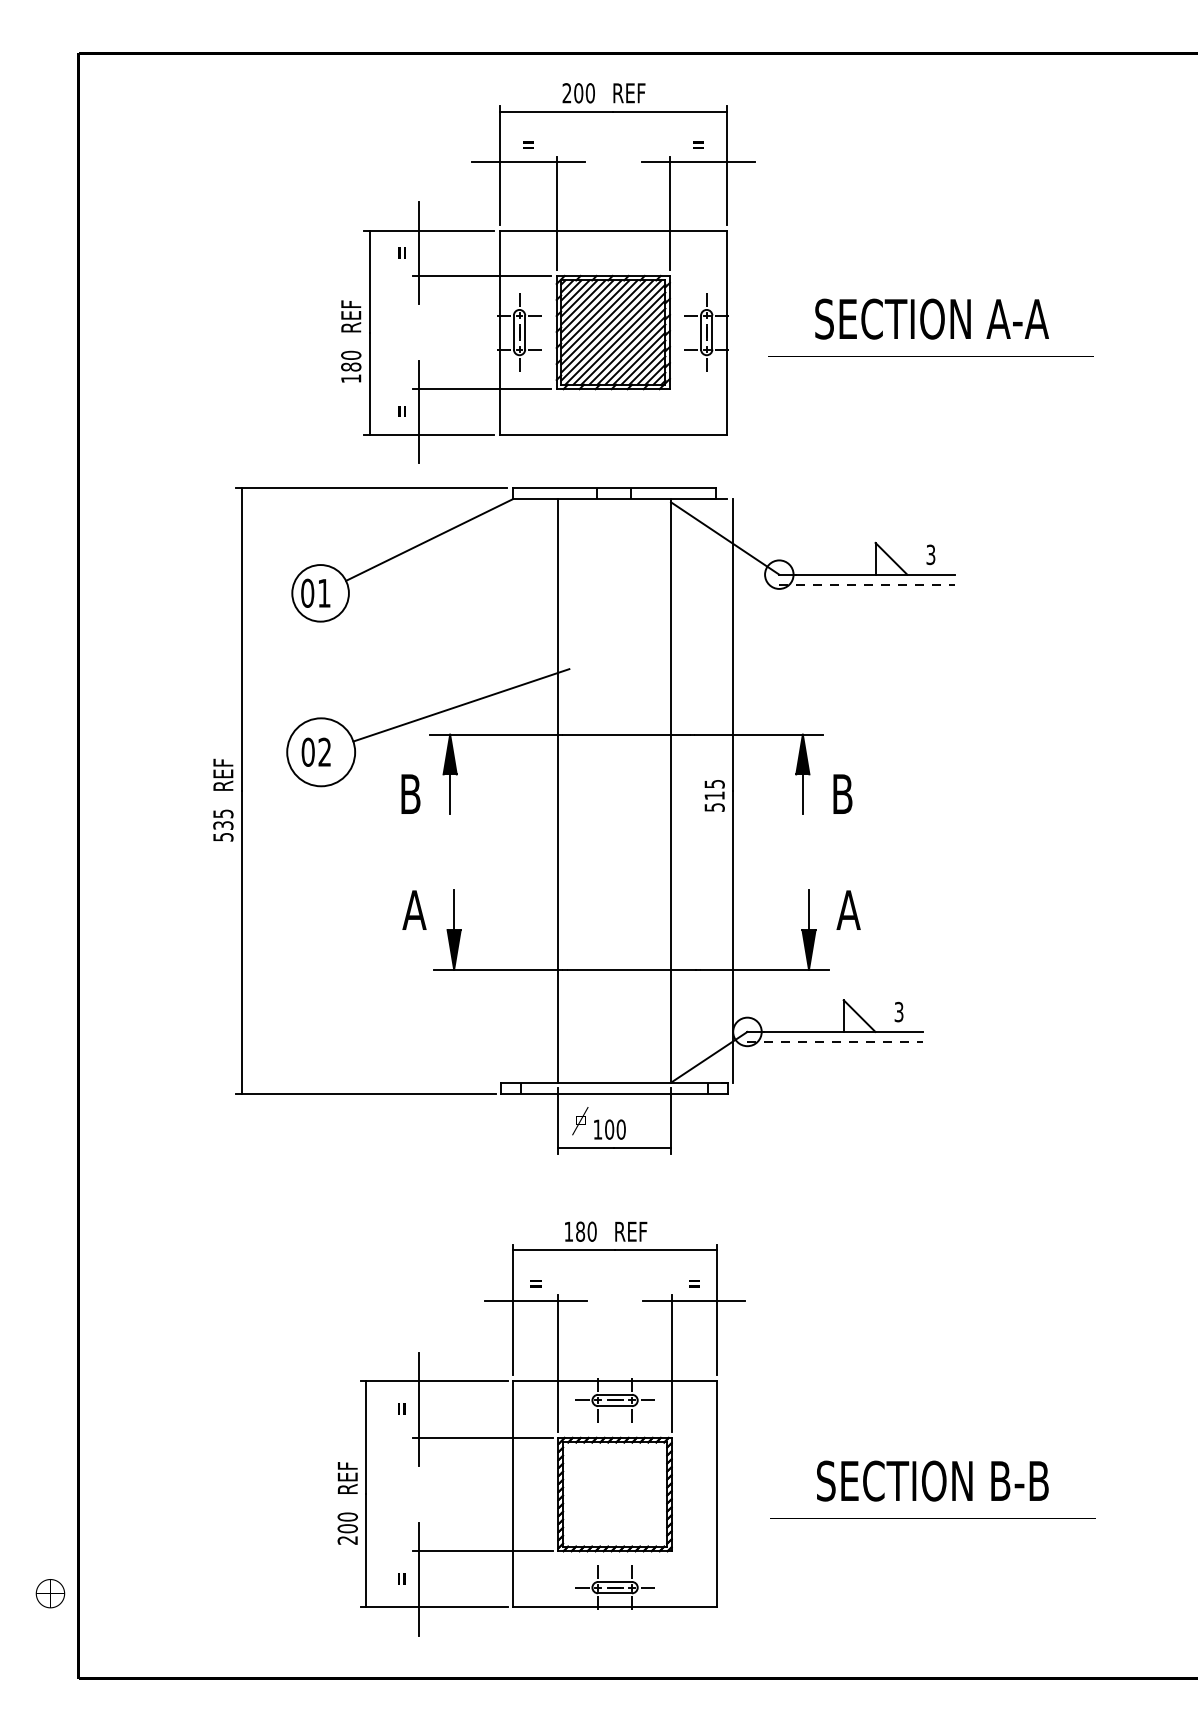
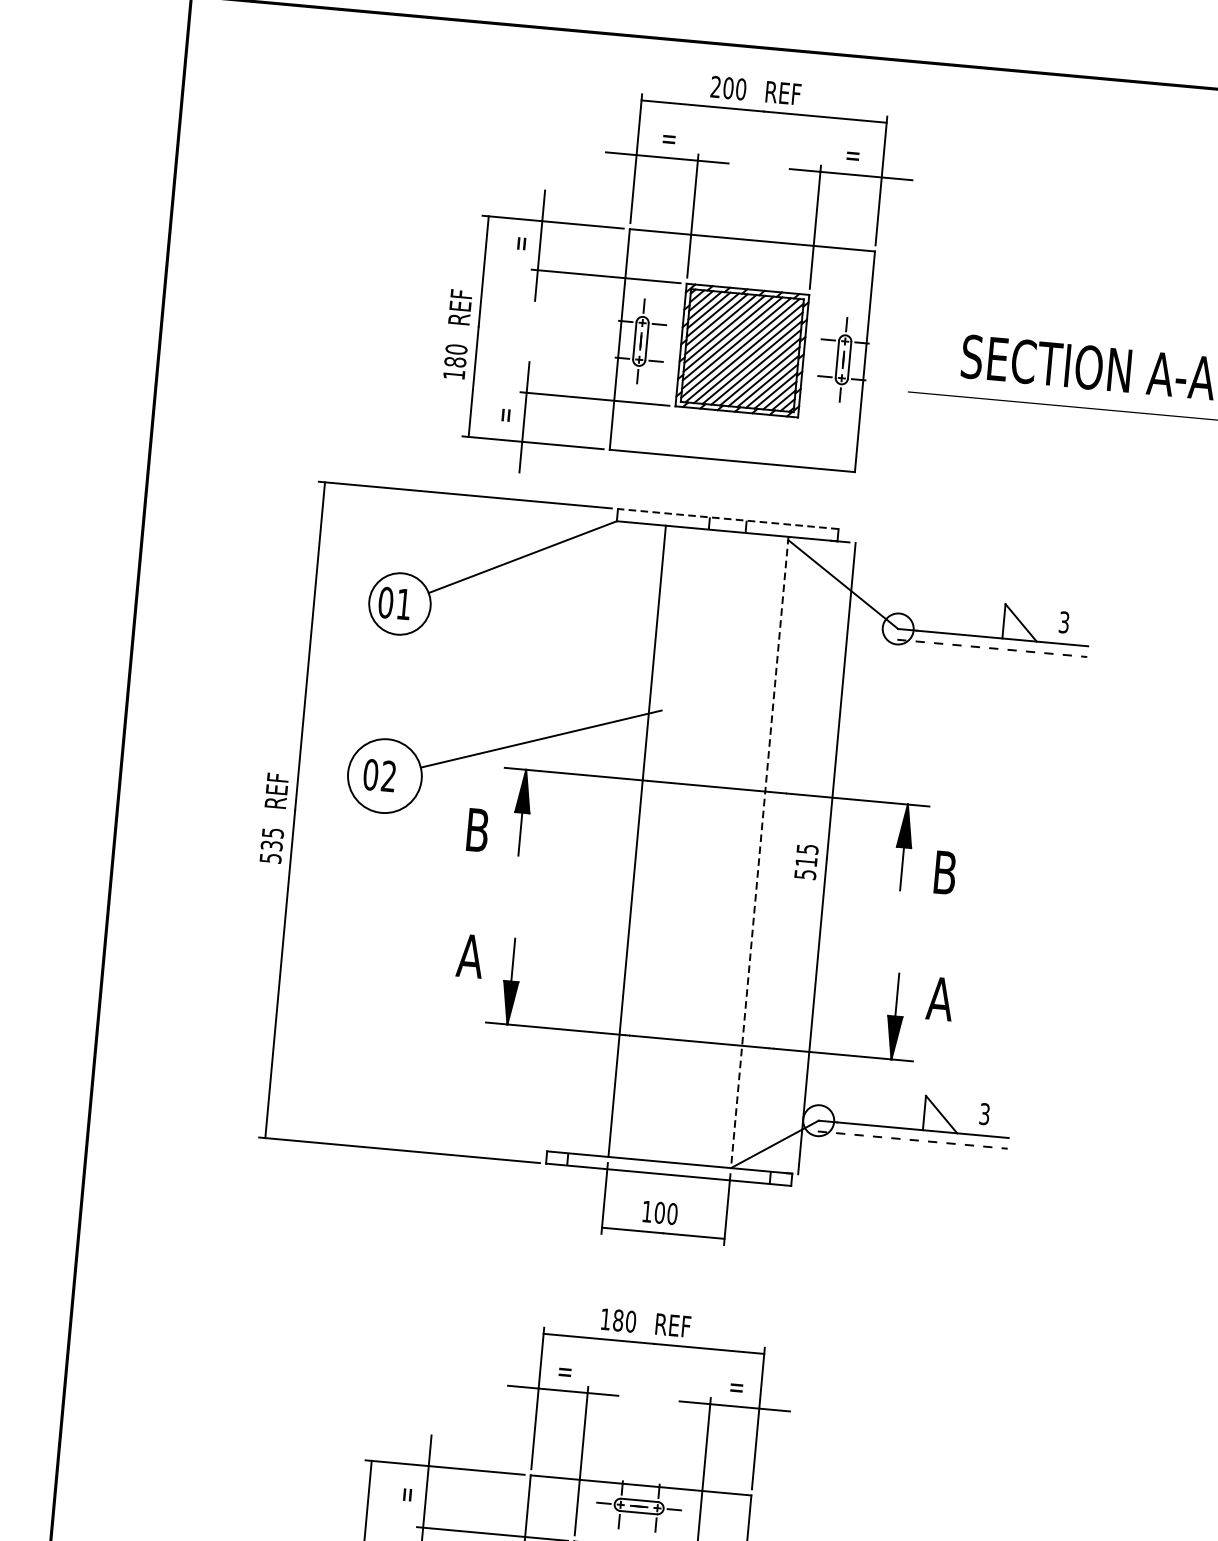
line: (614, 488) -> (728, 519), solid -> dashed
line: (671, 791) -> (760, 853), solid -> dashed
part: (580, 1121) -> (629, 1201), removed

